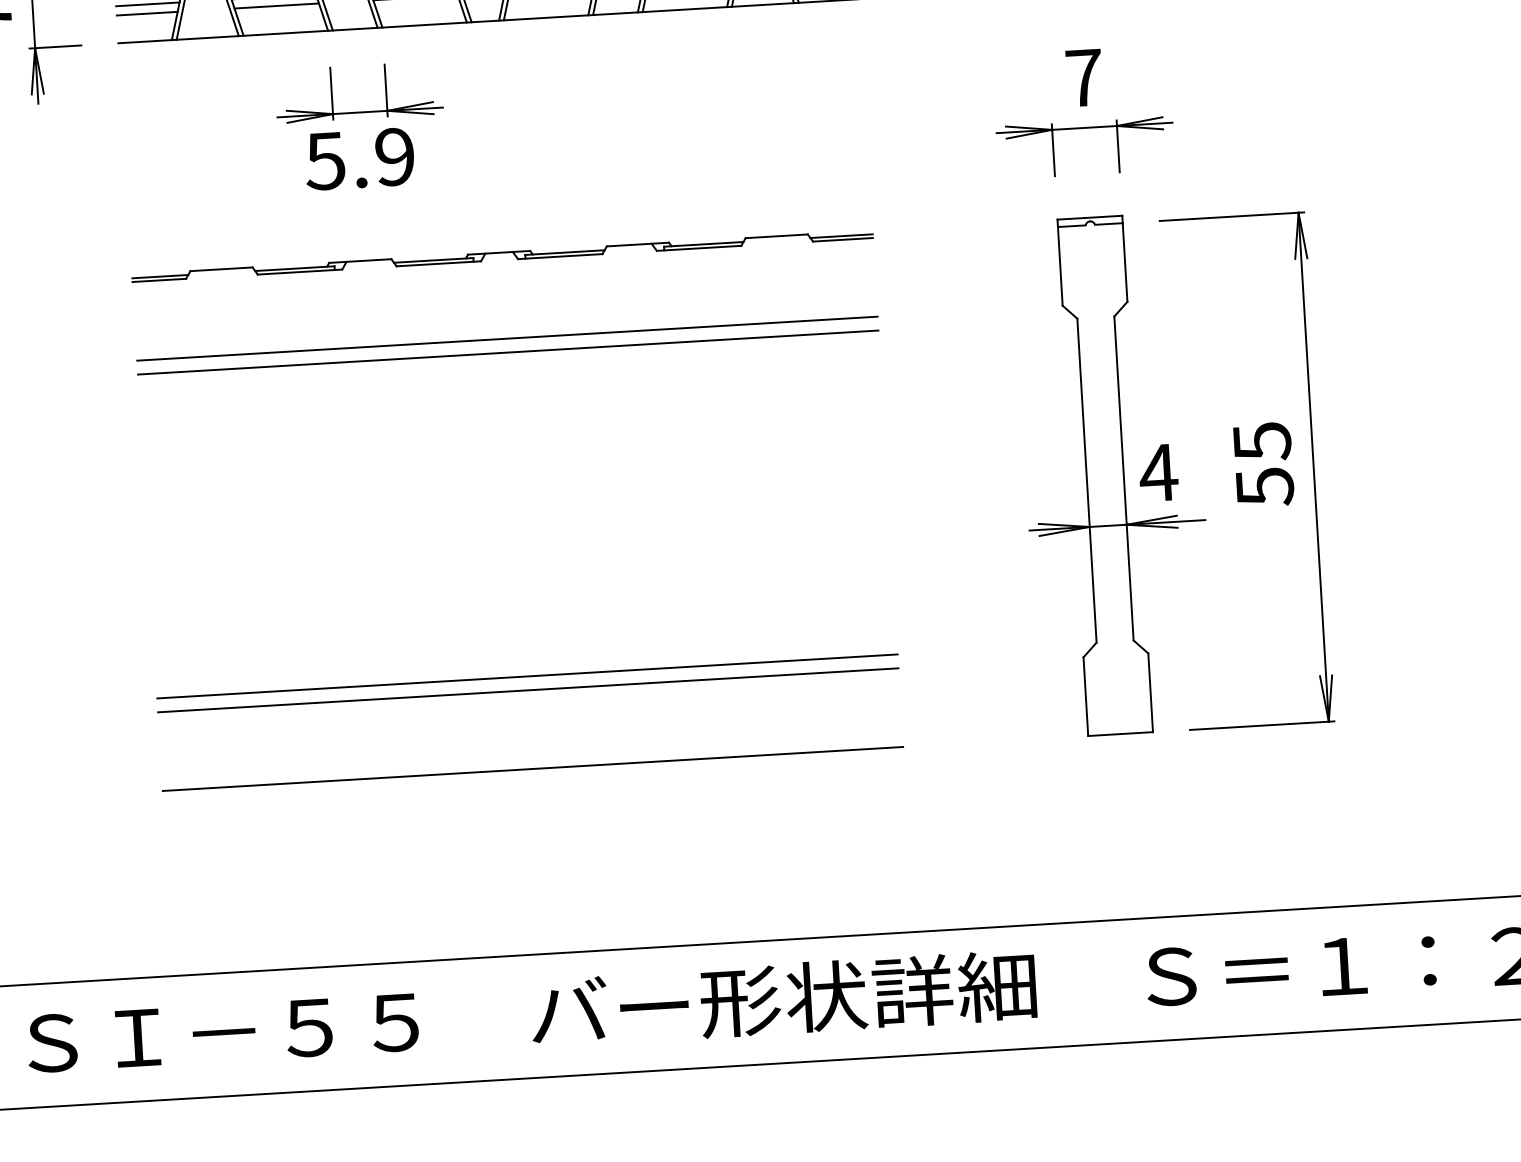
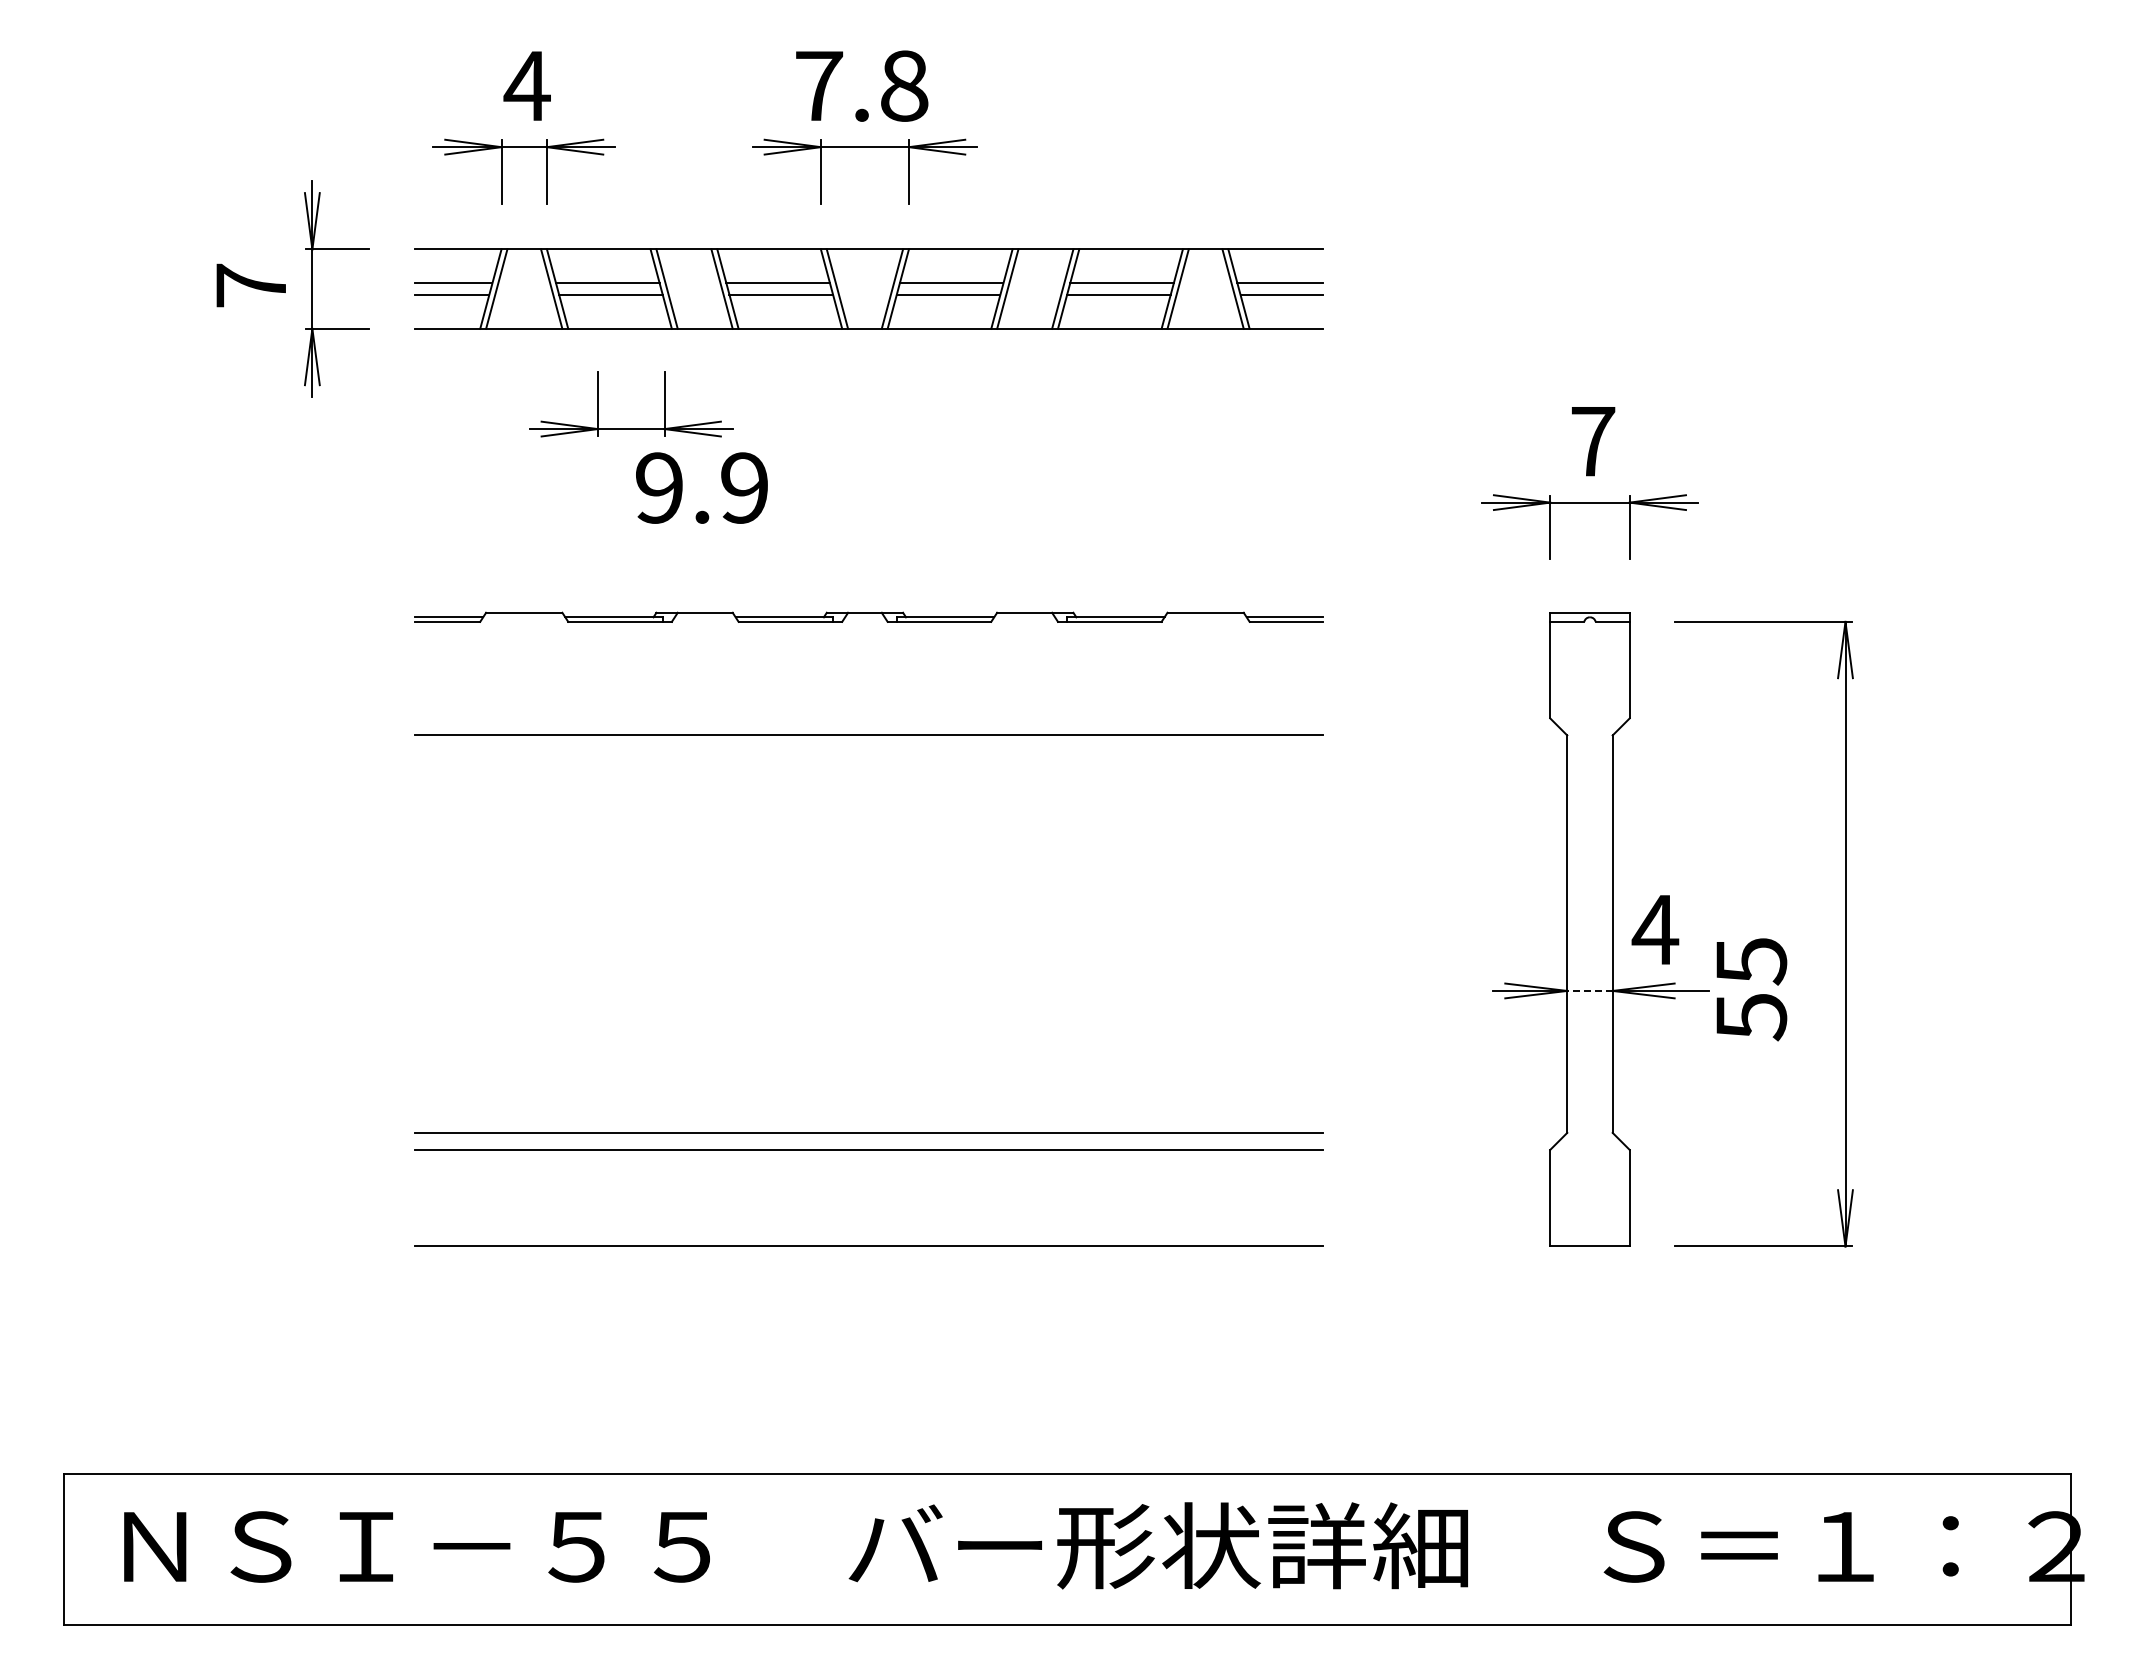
part: (360, 111) -> (631, 428), moved
text: (324, 160) -> (658, 487), 5.9 -> 9.9
line: (507, 337) -> (868, 717), removed
text: (1263, 464) -> (1751, 989), moved
line: (1107, 525) -> (1589, 990), solid -> dashed

